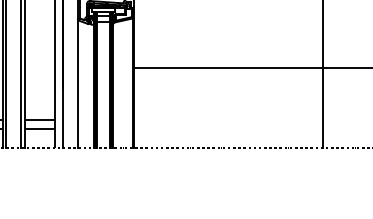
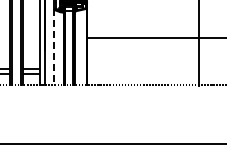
line: (78, 83) -> (54, 47), solid -> dashed

